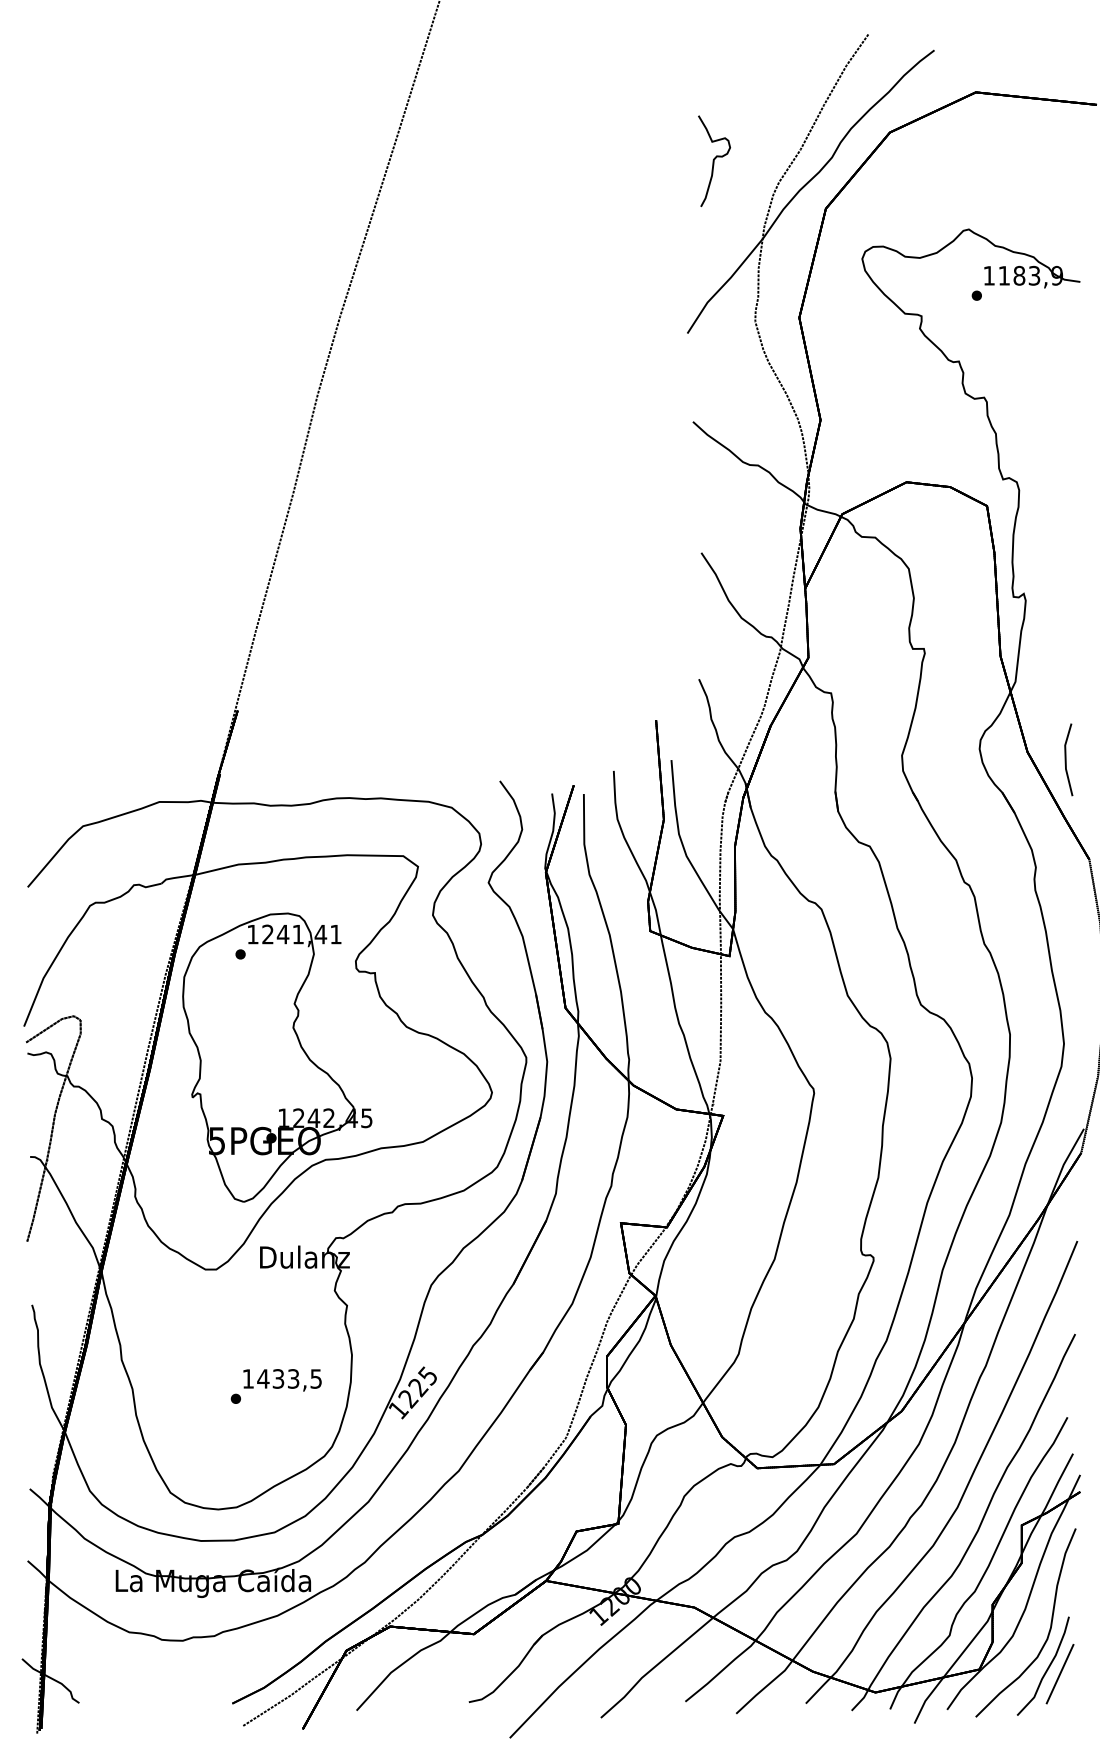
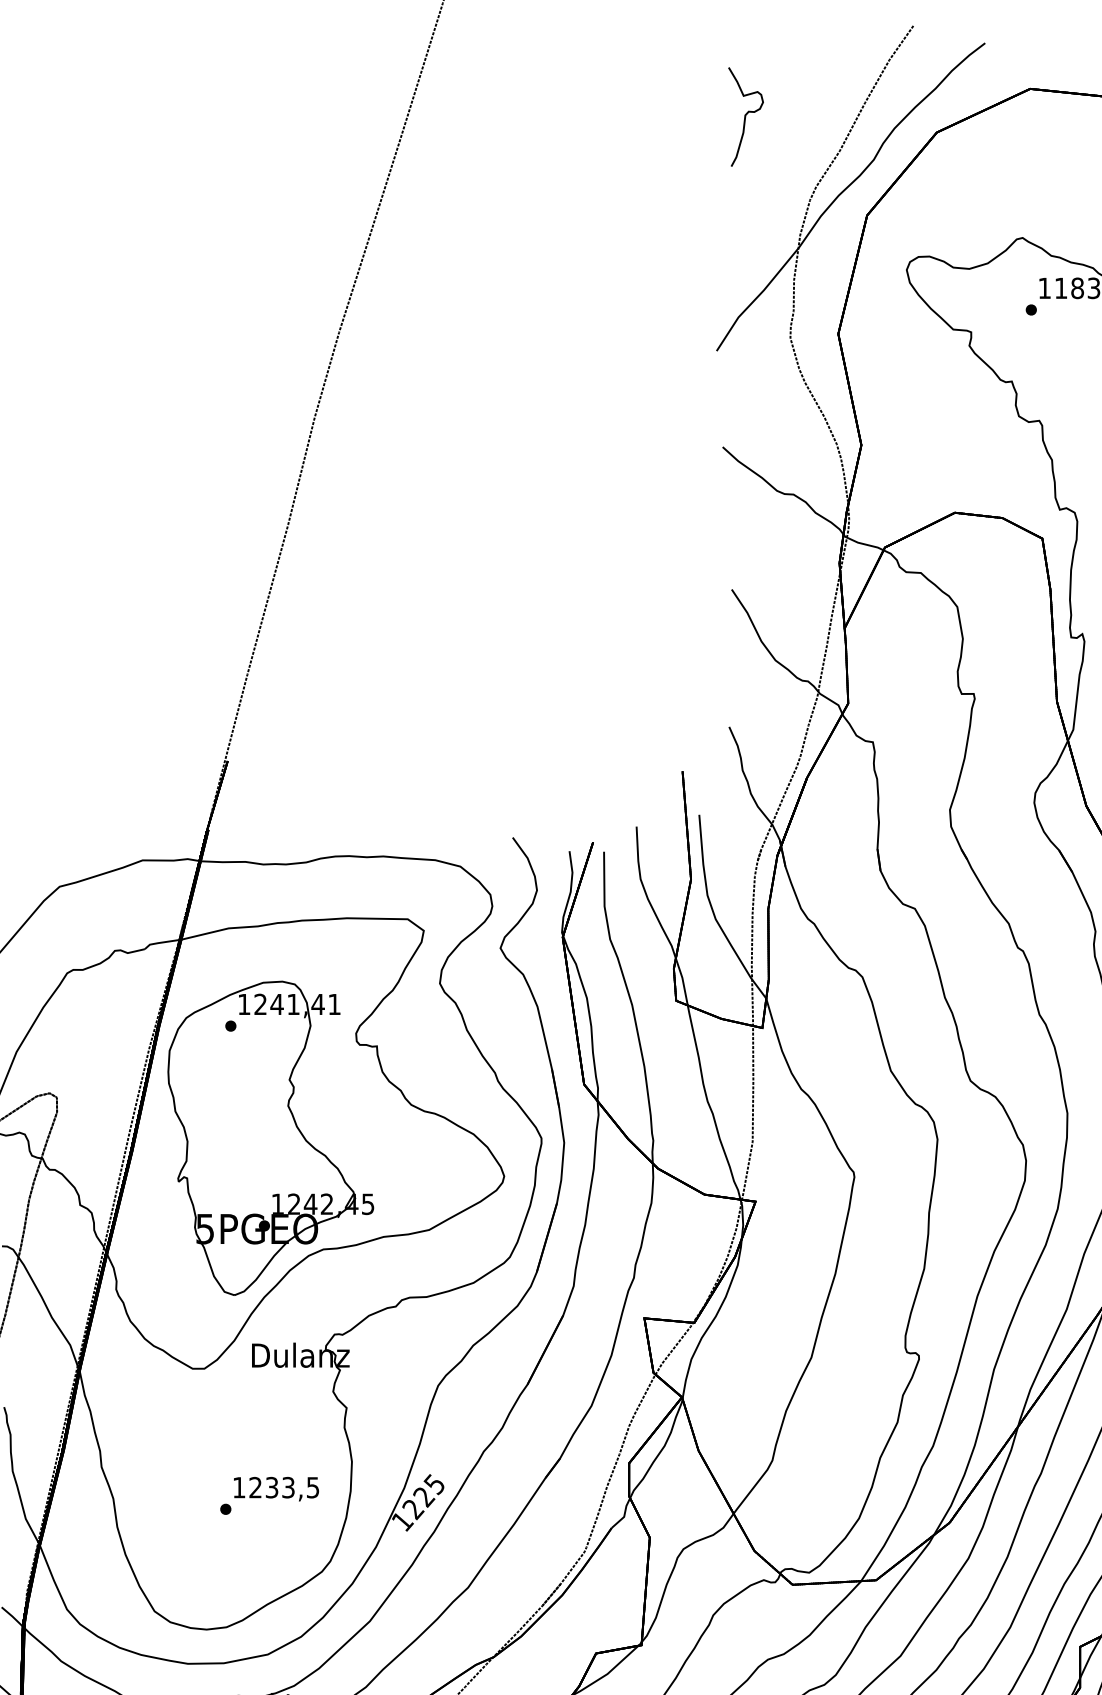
curve: (714, 160) -> (746, 116), moved
text: (263, 1378) -> (255, 1487), 1433,5 -> 1233,5

